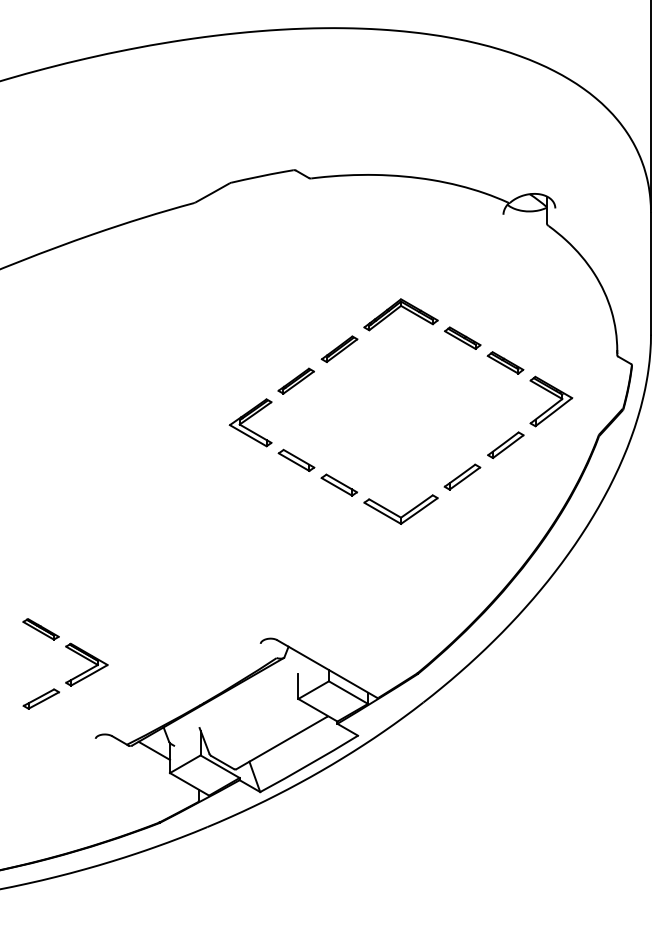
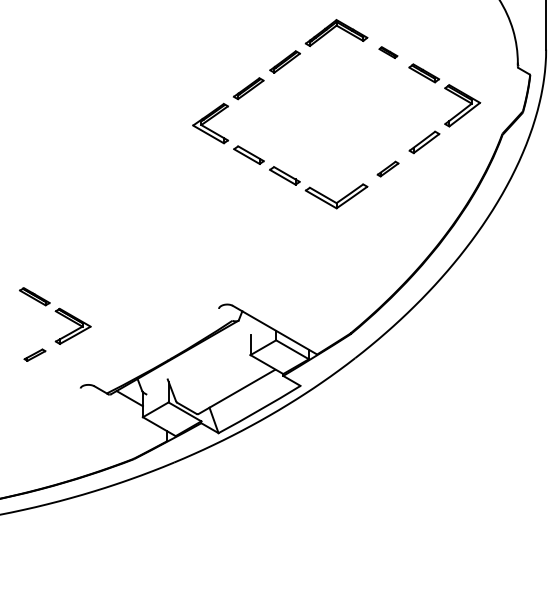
part: (462, 337) -> (388, 52), size x0.6
part: (462, 476) -> (388, 168), size x0.7
part: (40, 698) -> (34, 354), size x0.7

